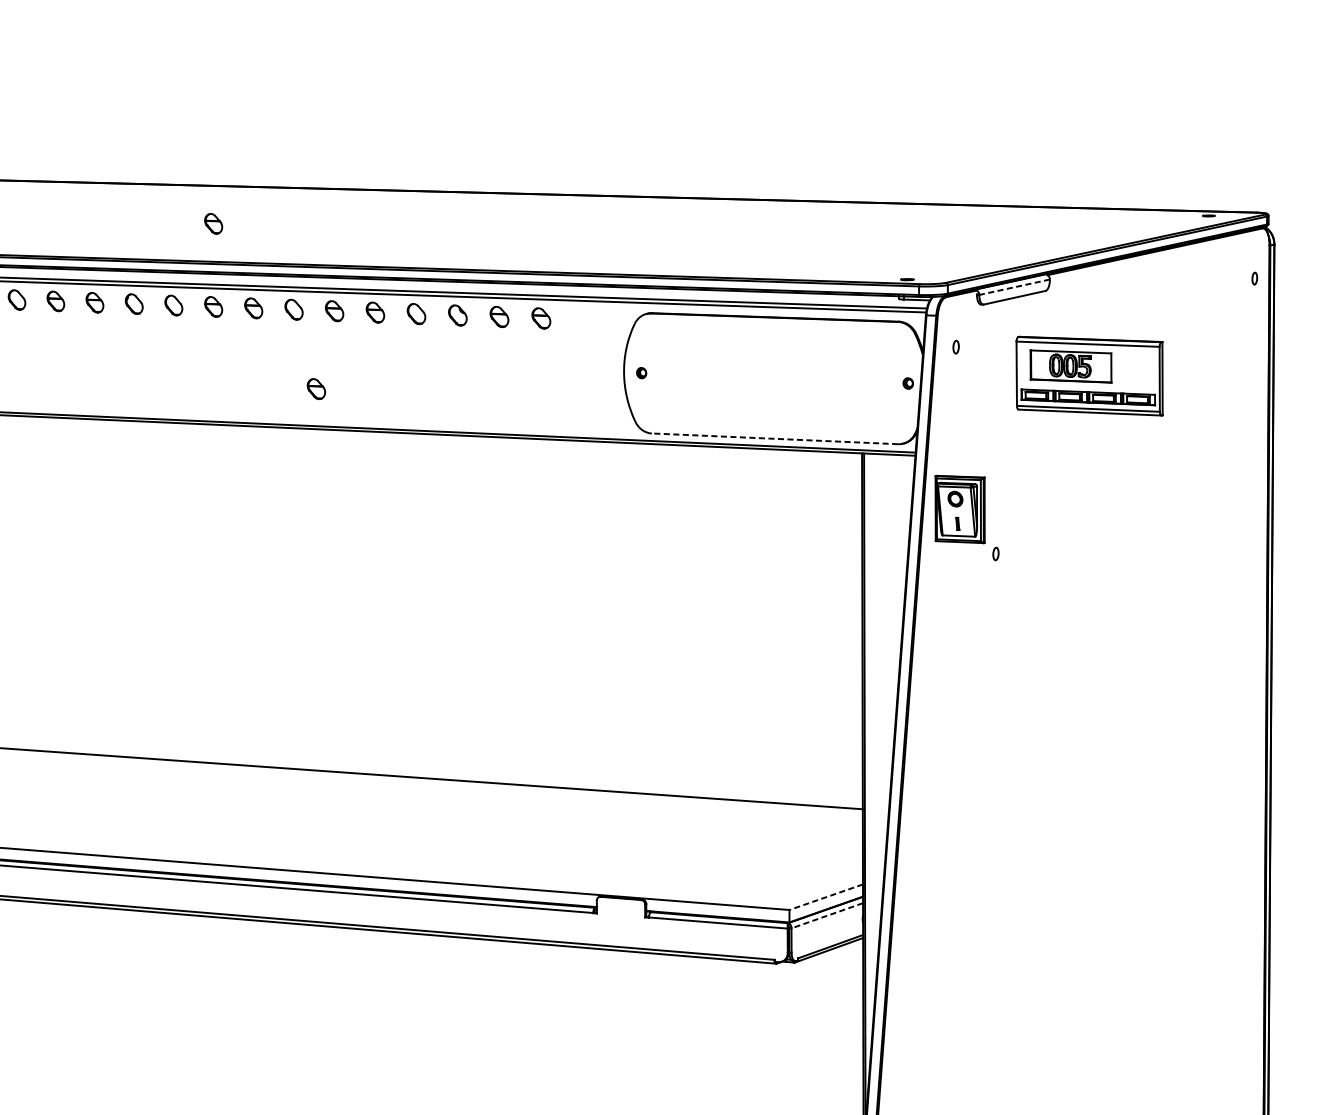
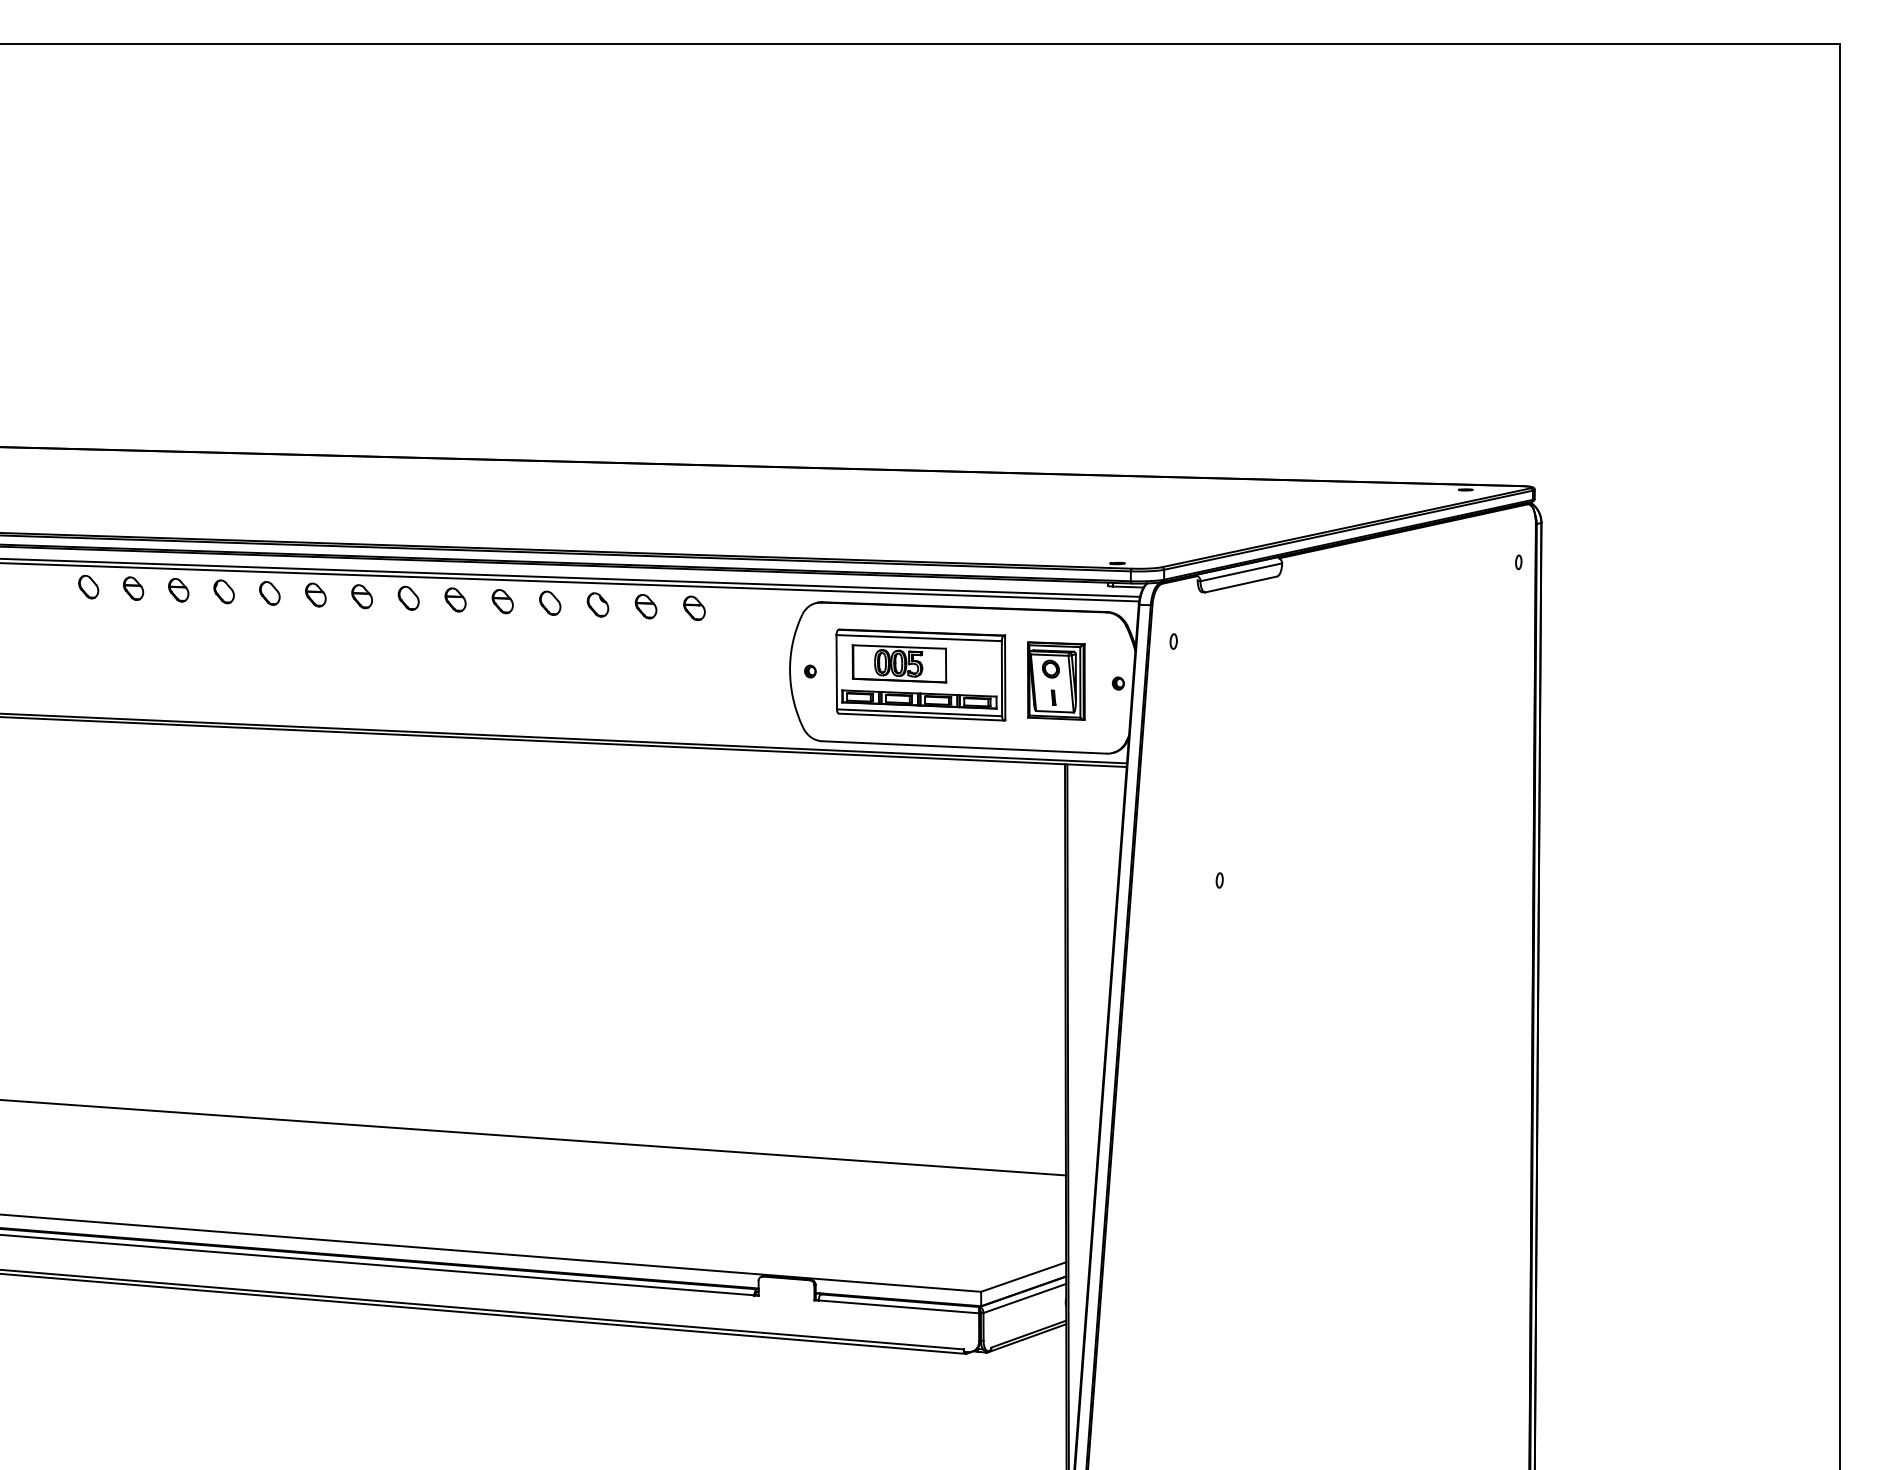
part: (213, 223) -> (315, 498), removed
line: (1014, 287) -> (1241, 572), dashed -> solid
part: (1089, 375) -> (920, 674), moved
part: (316, 388) -> (434, 689), removed
line: (774, 438) -> (963, 747), dashed -> solid
part: (960, 508) -> (1056, 680), moved
line: (826, 897) -> (1023, 1277), dashed -> solid
line: (826, 915) -> (1024, 1298), dashed -> solid

